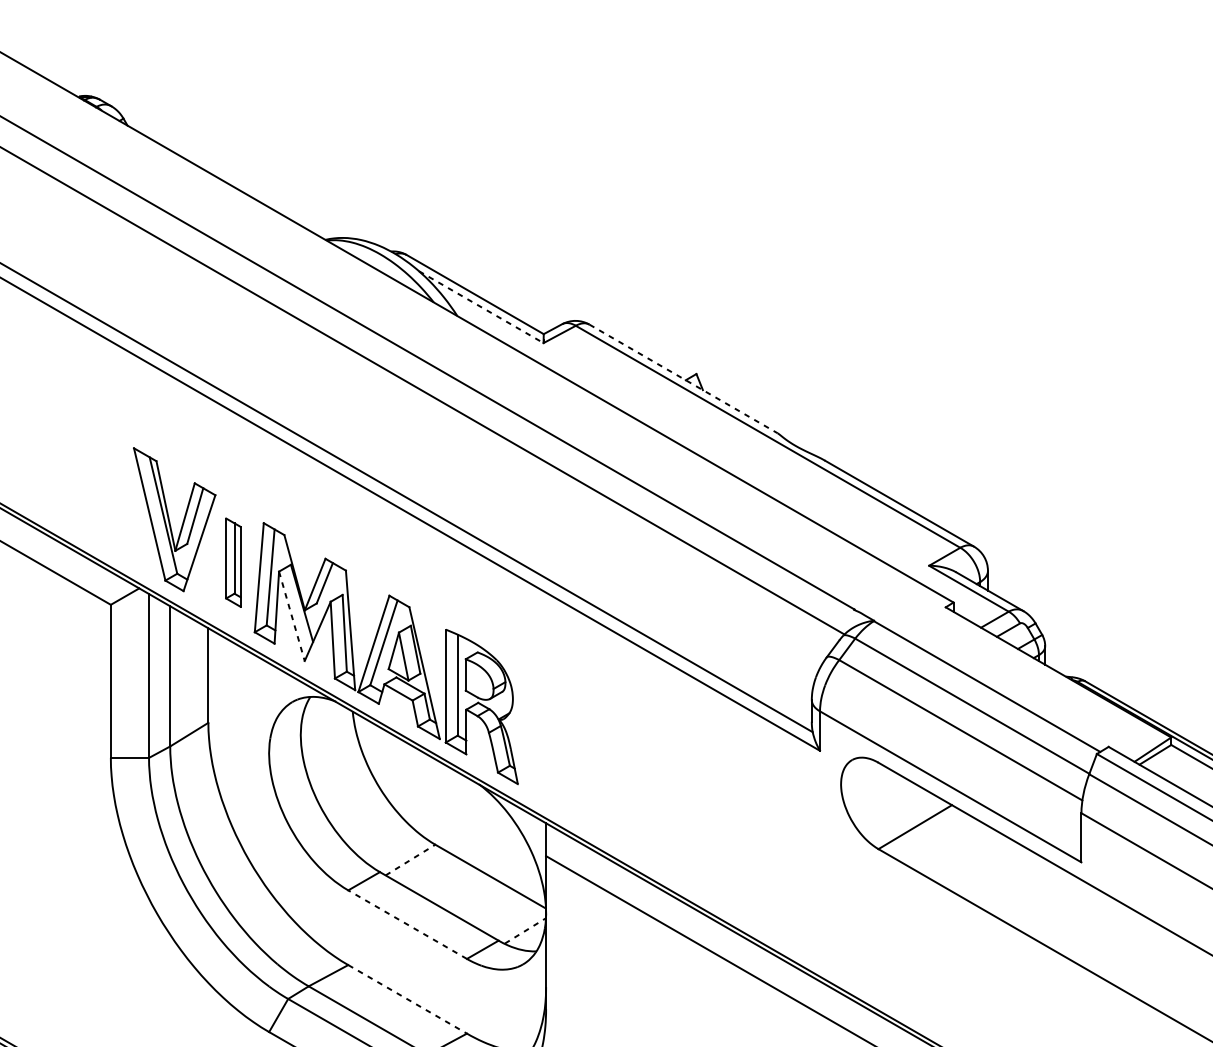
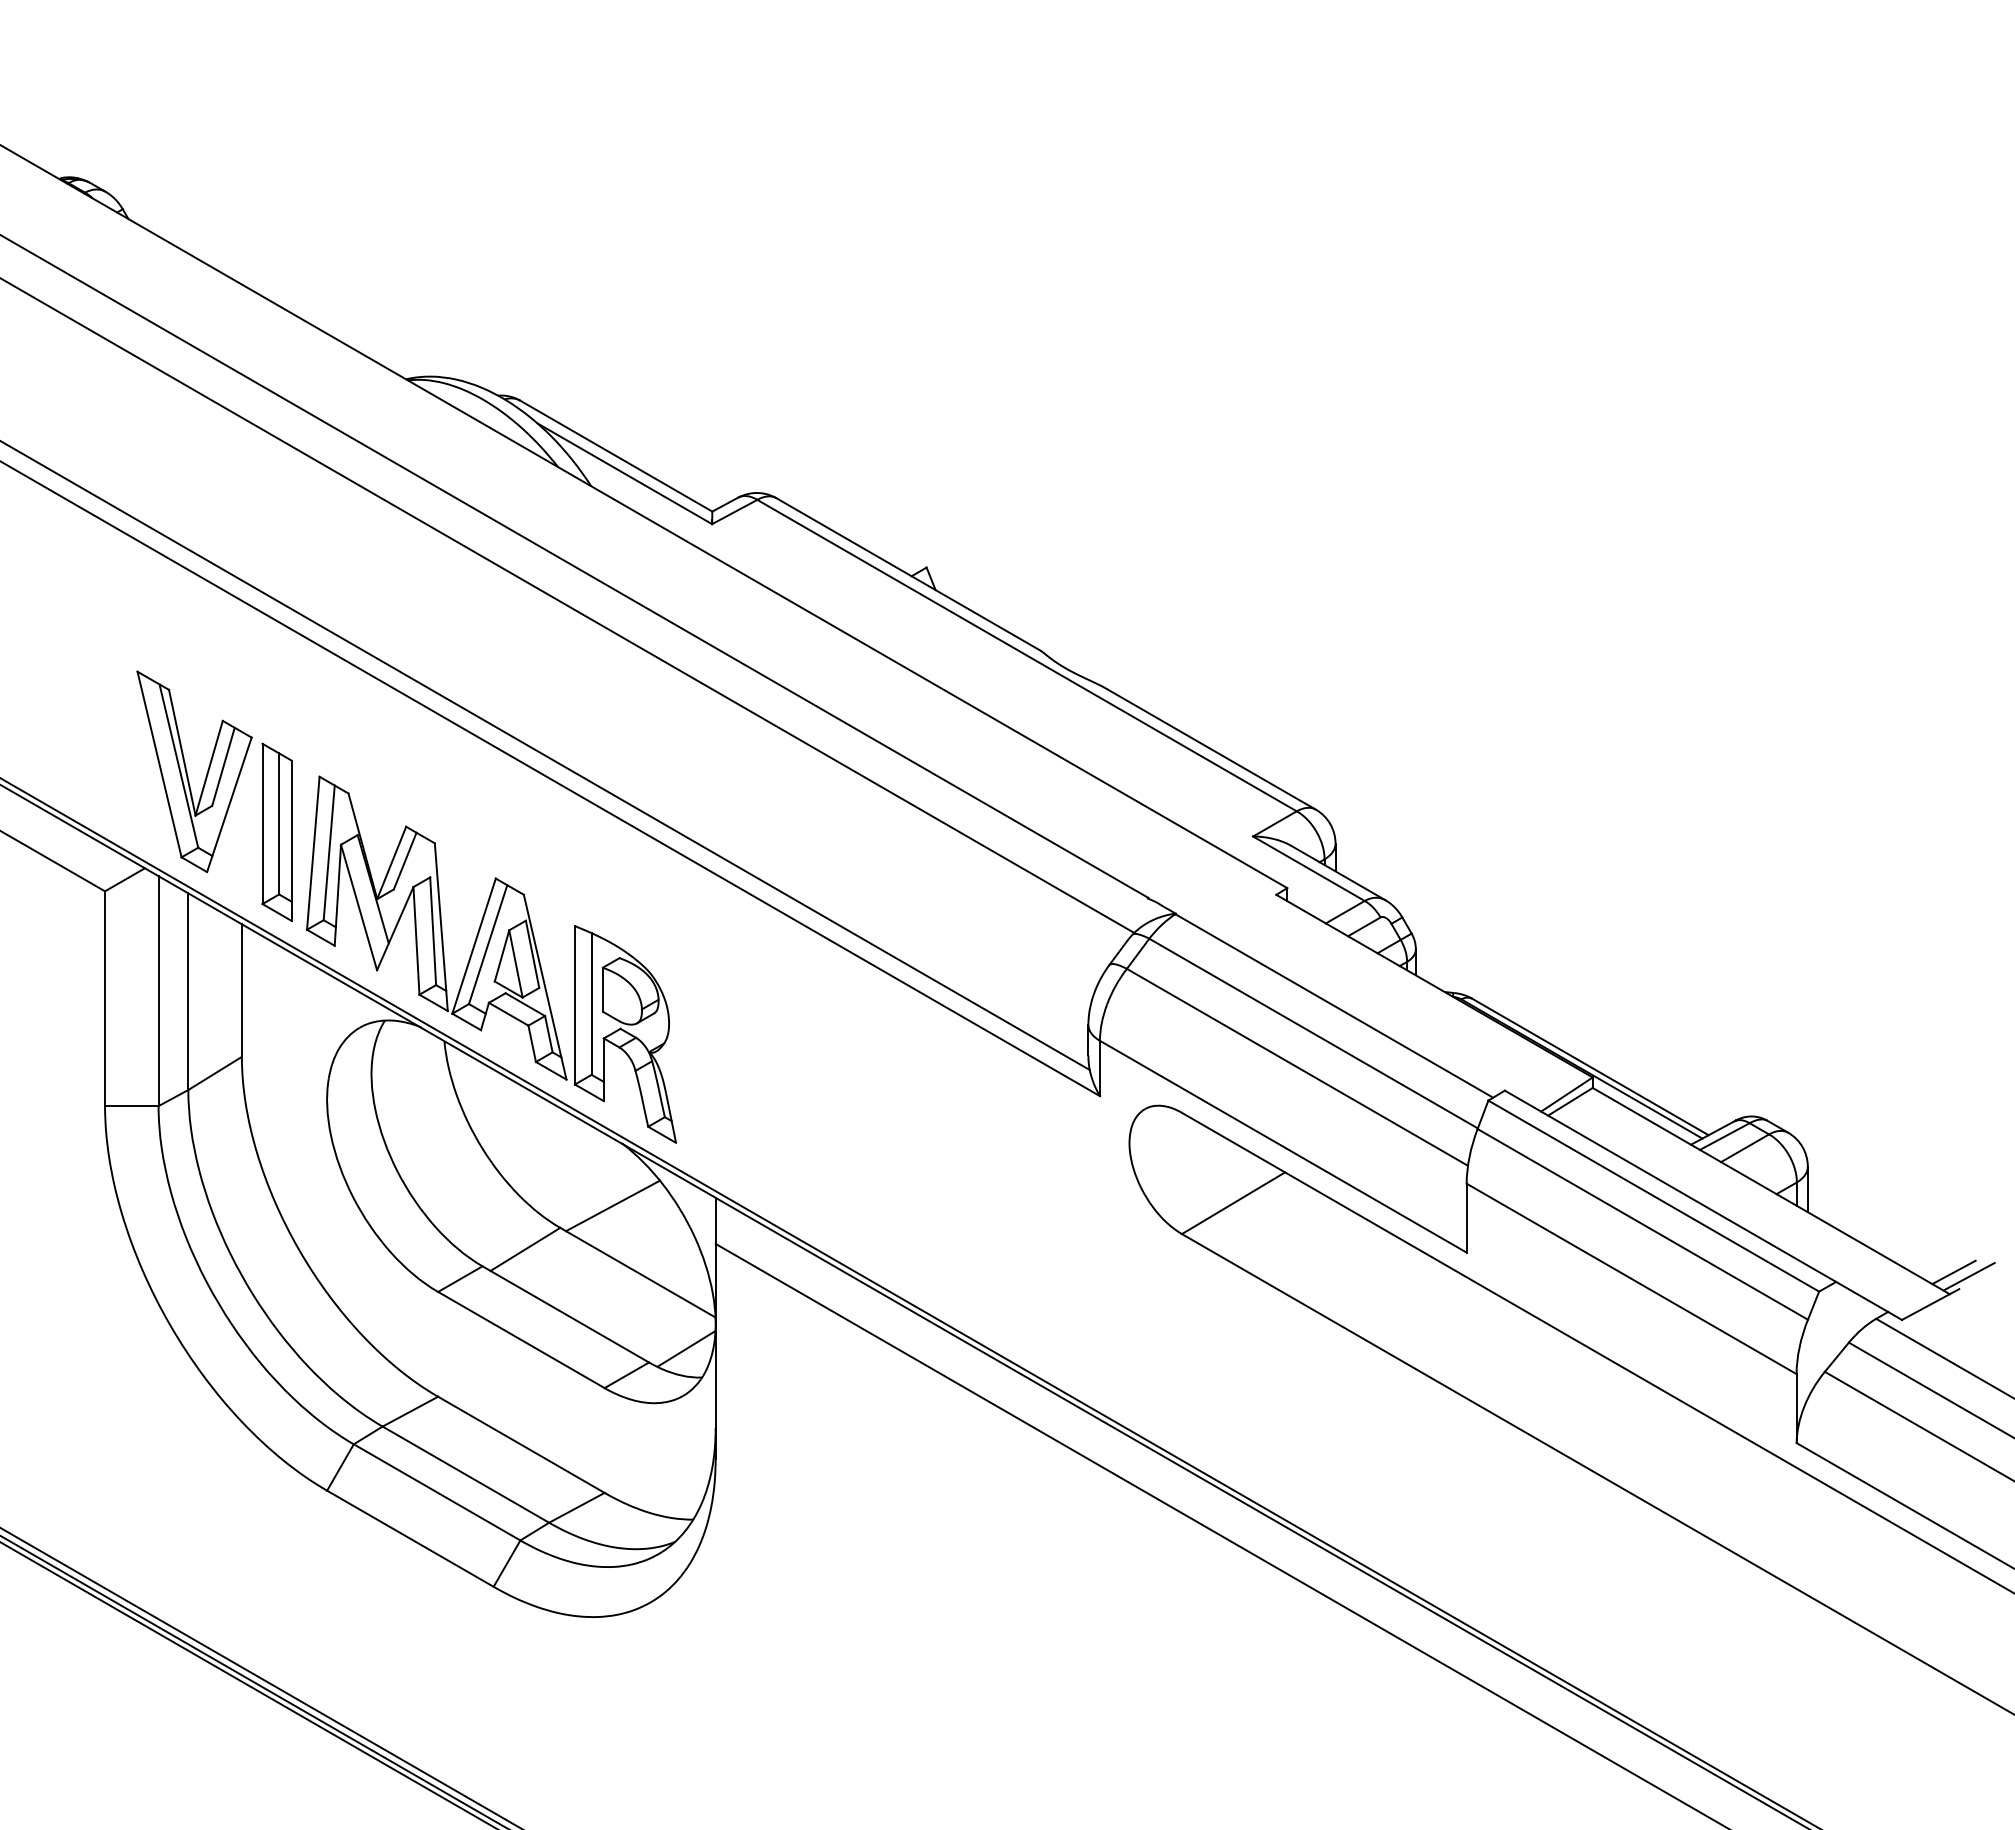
line: (481, 307) -> (624, 473), dashed -> solid
line: (683, 378) -> (908, 574), dashed -> solid
part: (233, 562) -> (276, 831), size x1.43
line: (292, 616) -> (359, 907), dashed -> solid
line: (473, 828) -> (613, 1205), added
line: (410, 860) -> (525, 1249), dashed -> solid
line: (407, 924) -> (520, 1339), dashed -> solid
line: (525, 930) -> (686, 1348), dashed -> solid
line: (407, 999) -> (521, 1445), dashed -> solid

